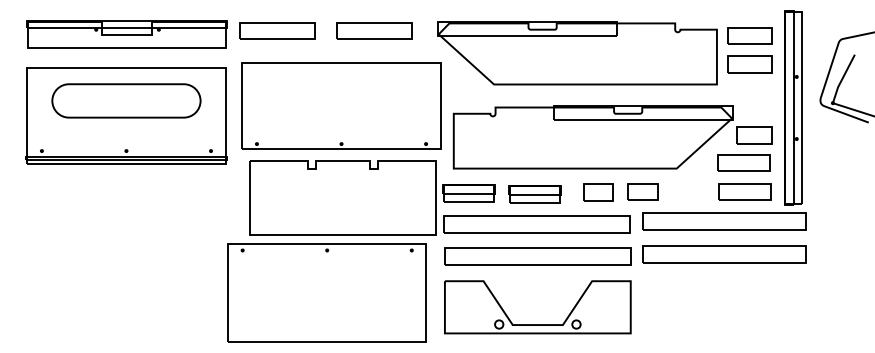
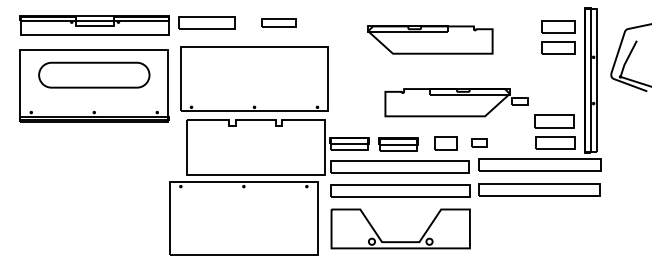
part: (374, 30) -> (279, 22), size x0.6
part: (577, 53) -> (430, 39), size x0.6
part: (612, 137) -> (456, 102), size x0.6
part: (642, 191) -> (478, 142), size x0.7

